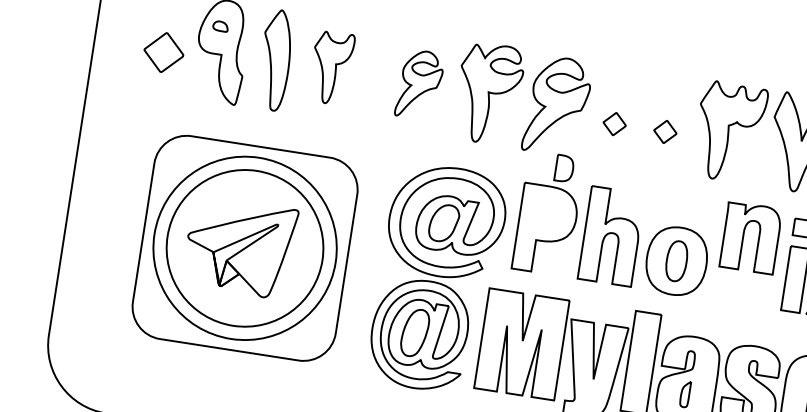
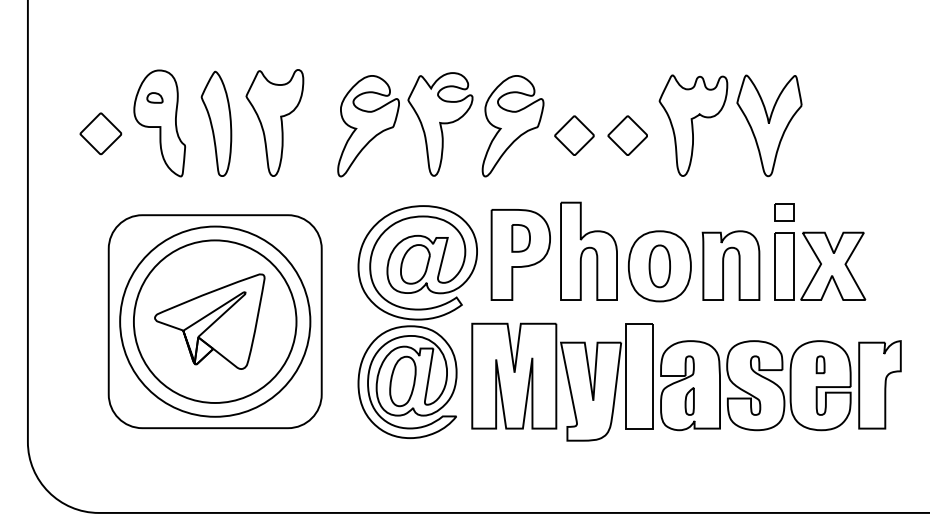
part: (330, 67) -> (274, 122), size x1.43
part: (419, 85) -> (368, 126), size x1.43
part: (614, 123) -> (574, 135), size x1.67
part: (665, 131) -> (627, 135), size x1.67
part: (563, 168) -> (520, 238), moved
part: (743, 236) -> (723, 265), moved

